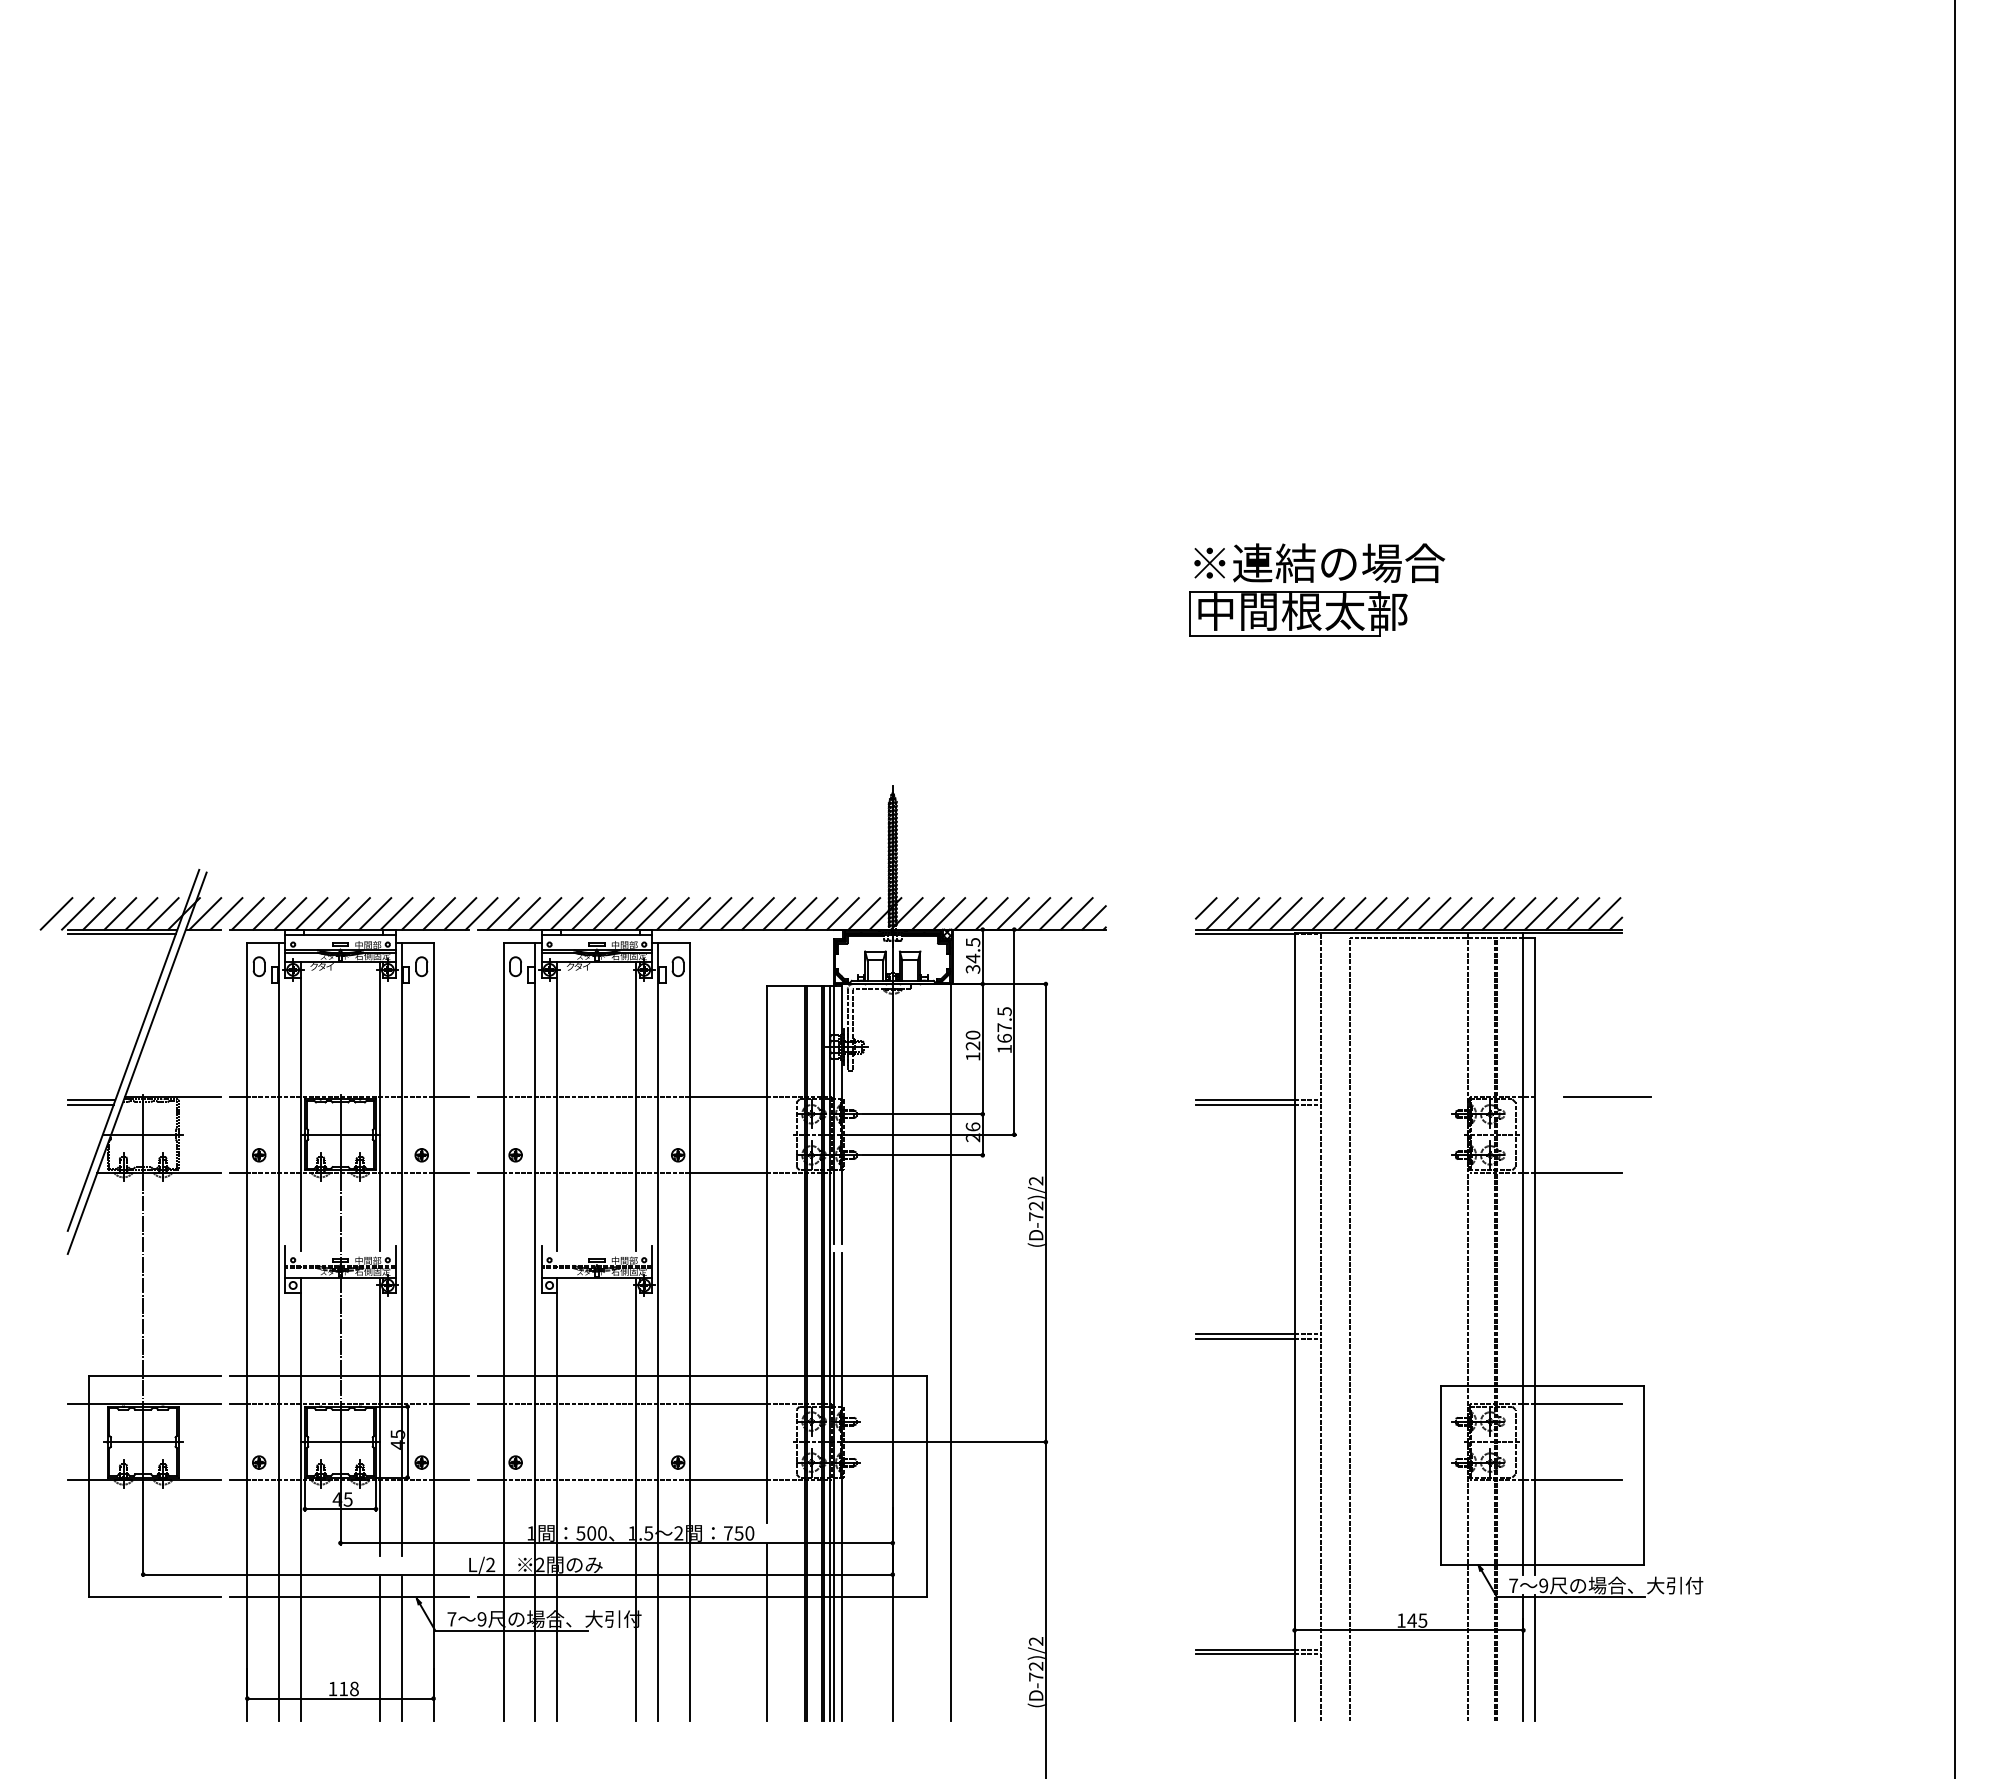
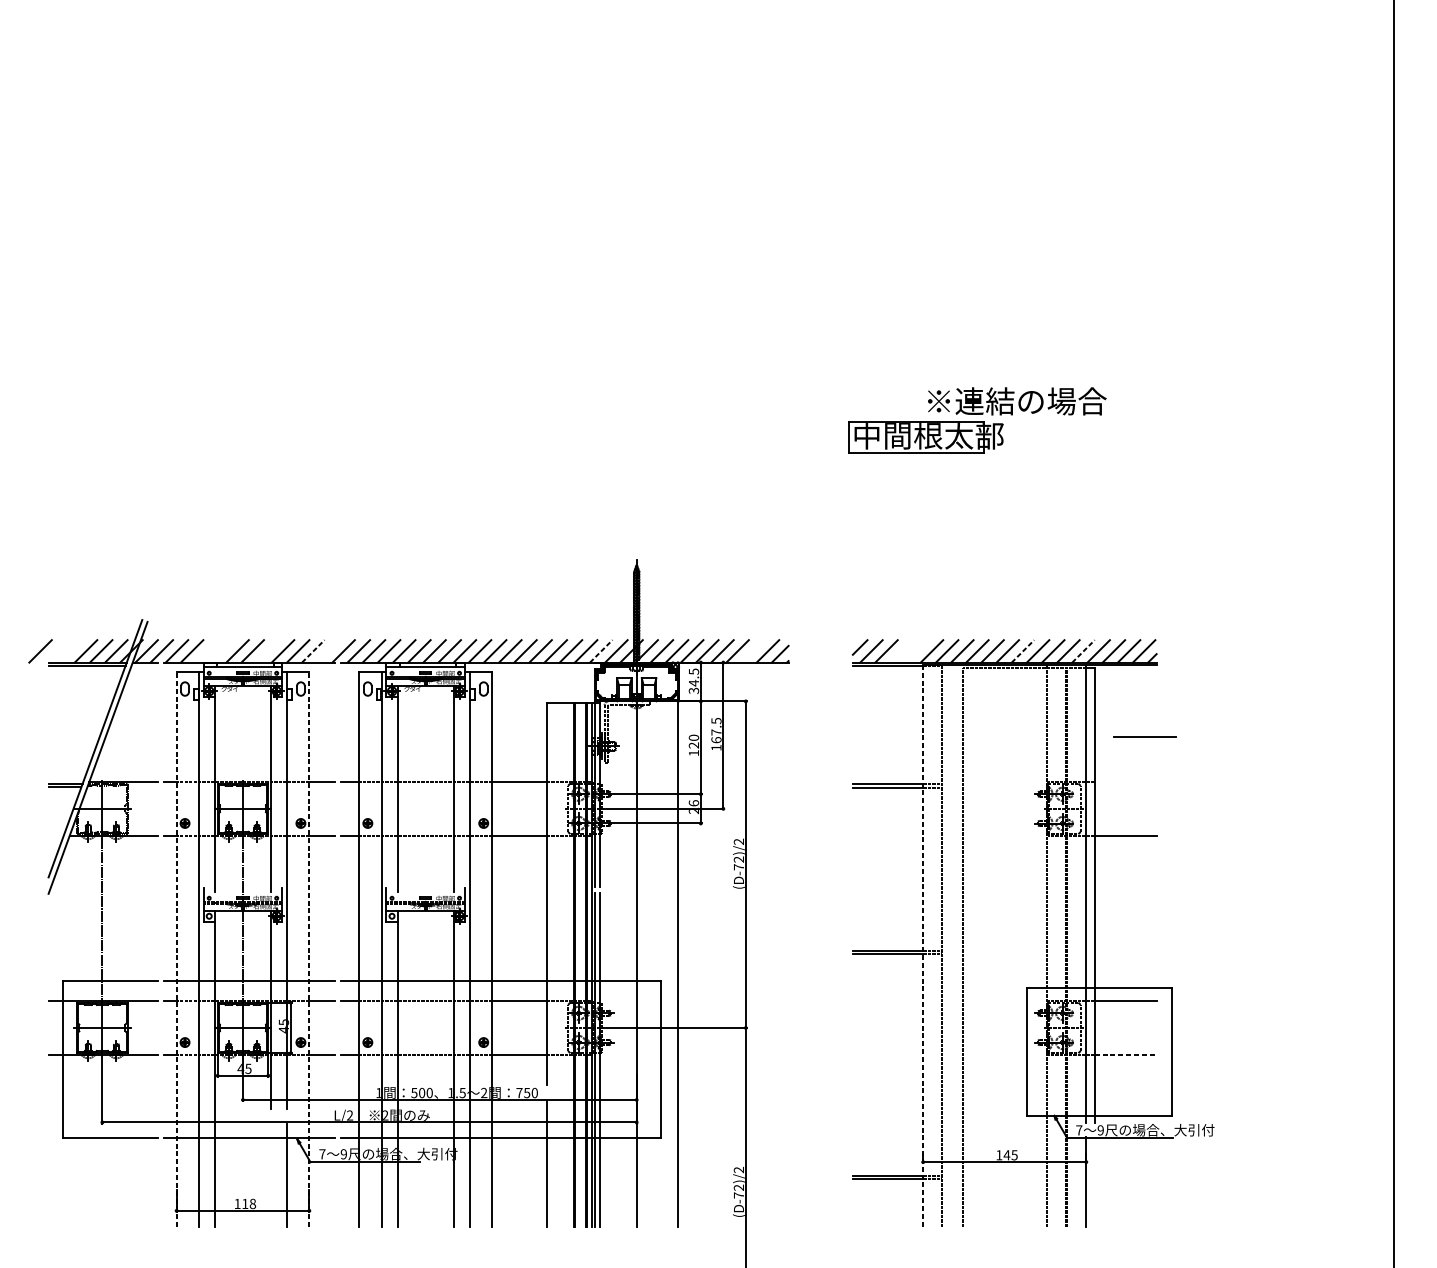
text: (1319, 562) -> (1017, 400), moved
line: (77, 913) -> (55, 651), removed
line: (98, 913) -> (70, 651), removed
line: (290, 913) -> (207, 651), removed
line: (311, 913) -> (222, 651), removed
line: (375, 913) -> (267, 651), removed
line: (439, 913) -> (313, 651), solid -> dashed
line: (460, 913) -> (328, 651), removed
line: (843, 913) -> (601, 651), solid -> dashed
line: (1055, 913) -> (752, 651), removed
line: (1264, 913) -> (901, 651), removed
line: (1285, 913) -> (916, 651), removed
line: (1434, 913) -> (1022, 651), solid -> dashed
line: (1519, 913) -> (1083, 651), solid -> dashed
line: (1607, 1096) -> (1144, 736), moved
line: (1294, 1327) -> (923, 946), solid -> dashed
line: (247, 1331) -> (176, 949), solid -> dashed
line: (433, 1331) -> (309, 949), solid -> dashed
line: (1579, 1479) -> (1126, 1054), solid -> dashed
line: (379, 1649) -> (270, 1175), removed
line: (1535, 1657) -> (1094, 1181), removed

